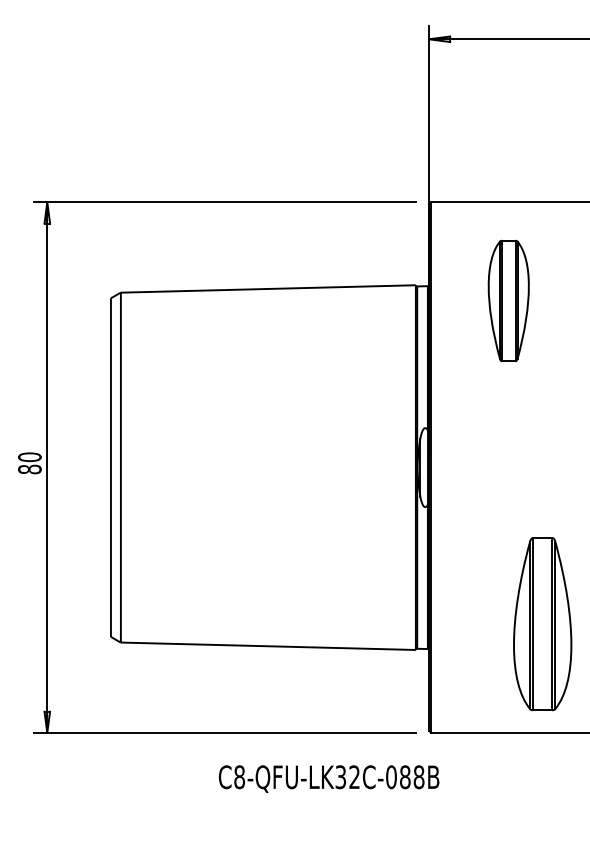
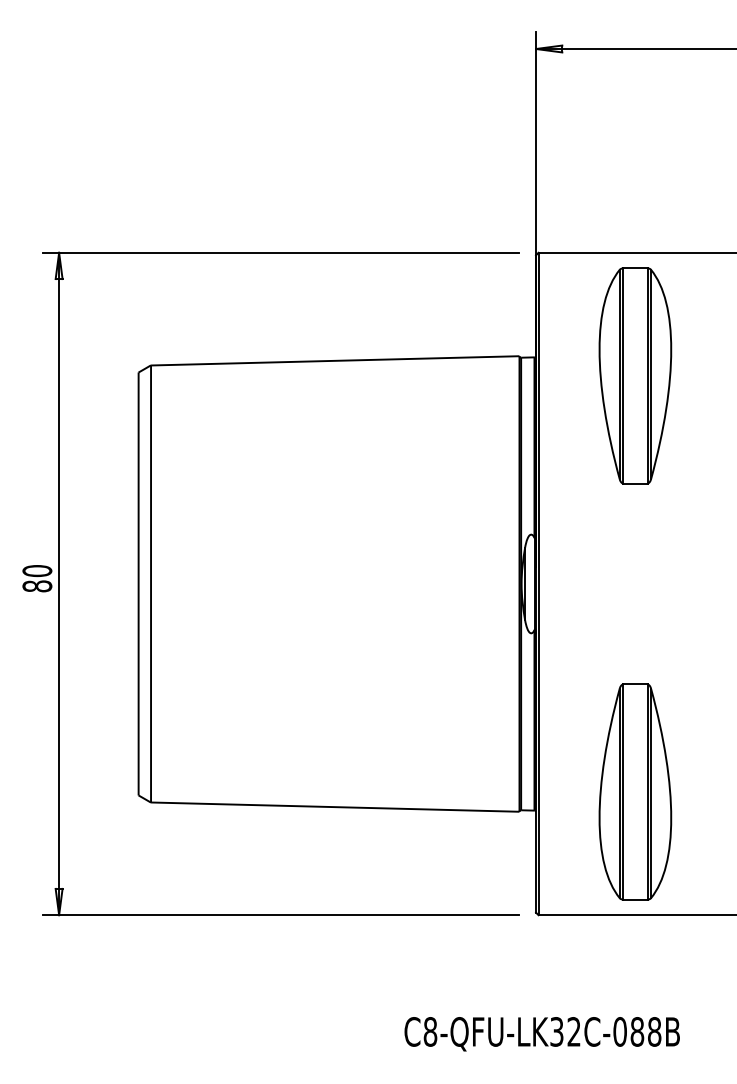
part: (508, 300) -> (635, 375), size x1.43
part: (542, 624) -> (635, 792), moved
text: (328, 778) -> (541, 1033), moved

